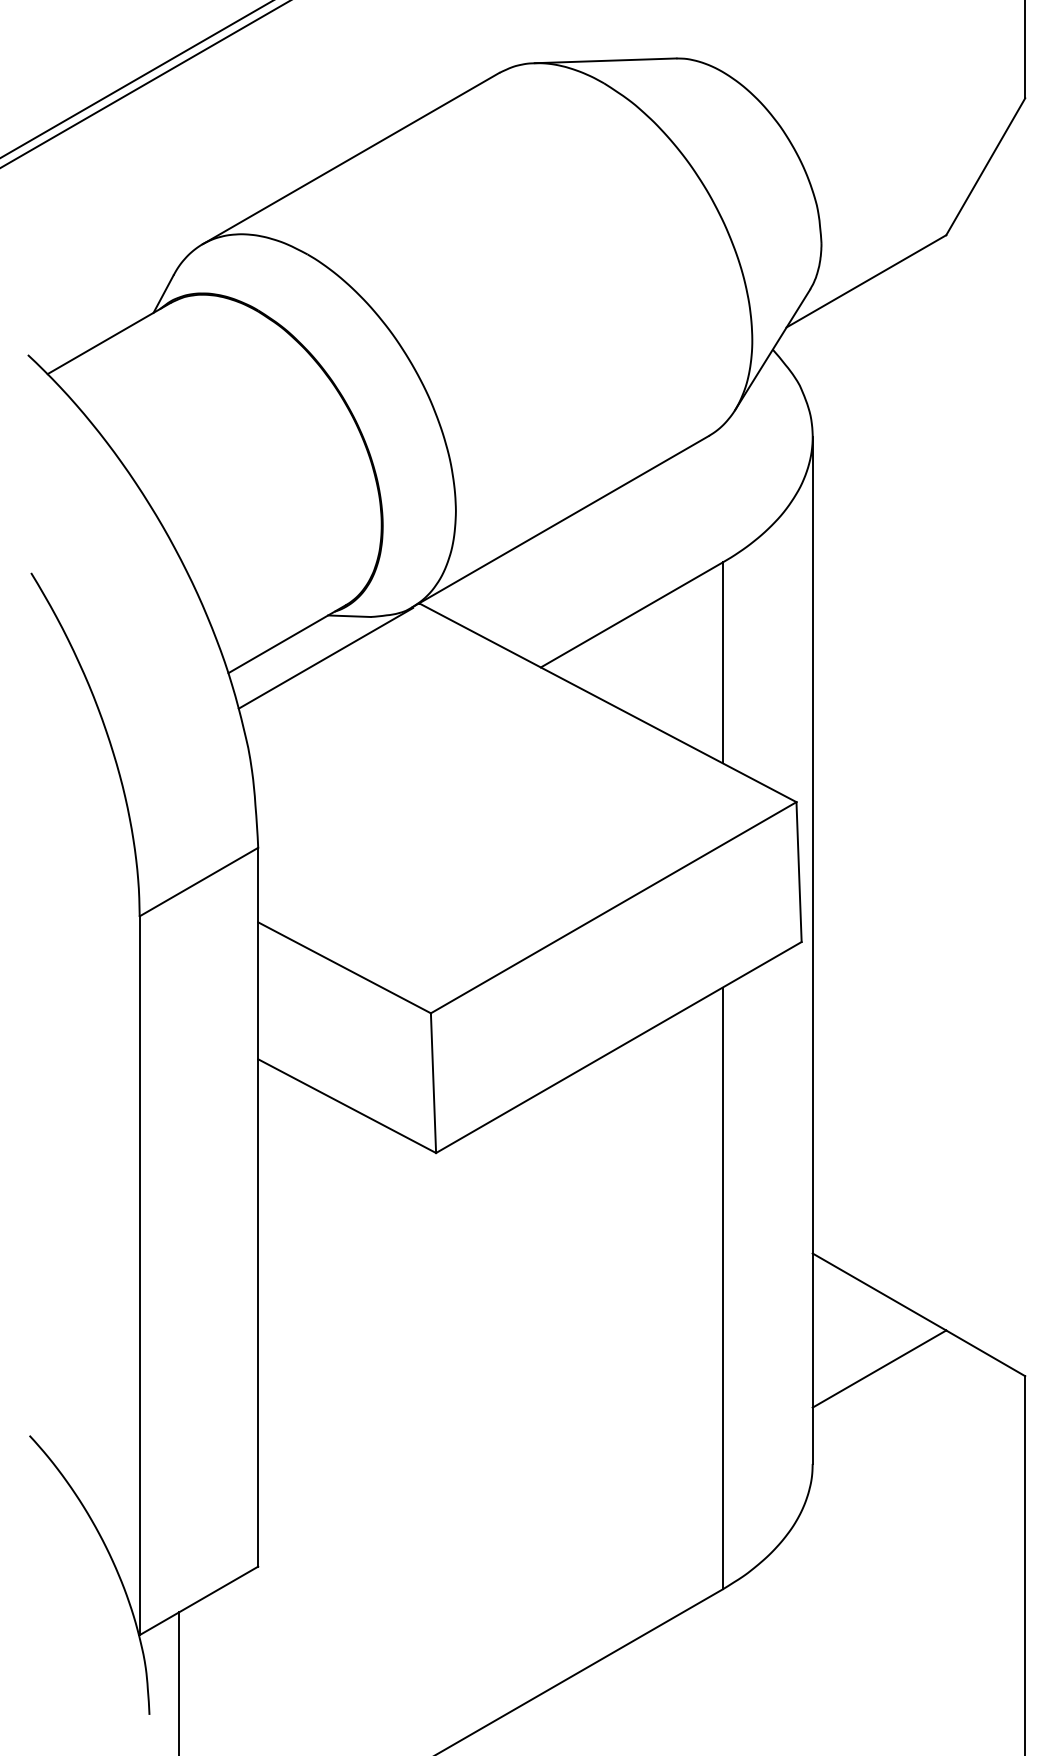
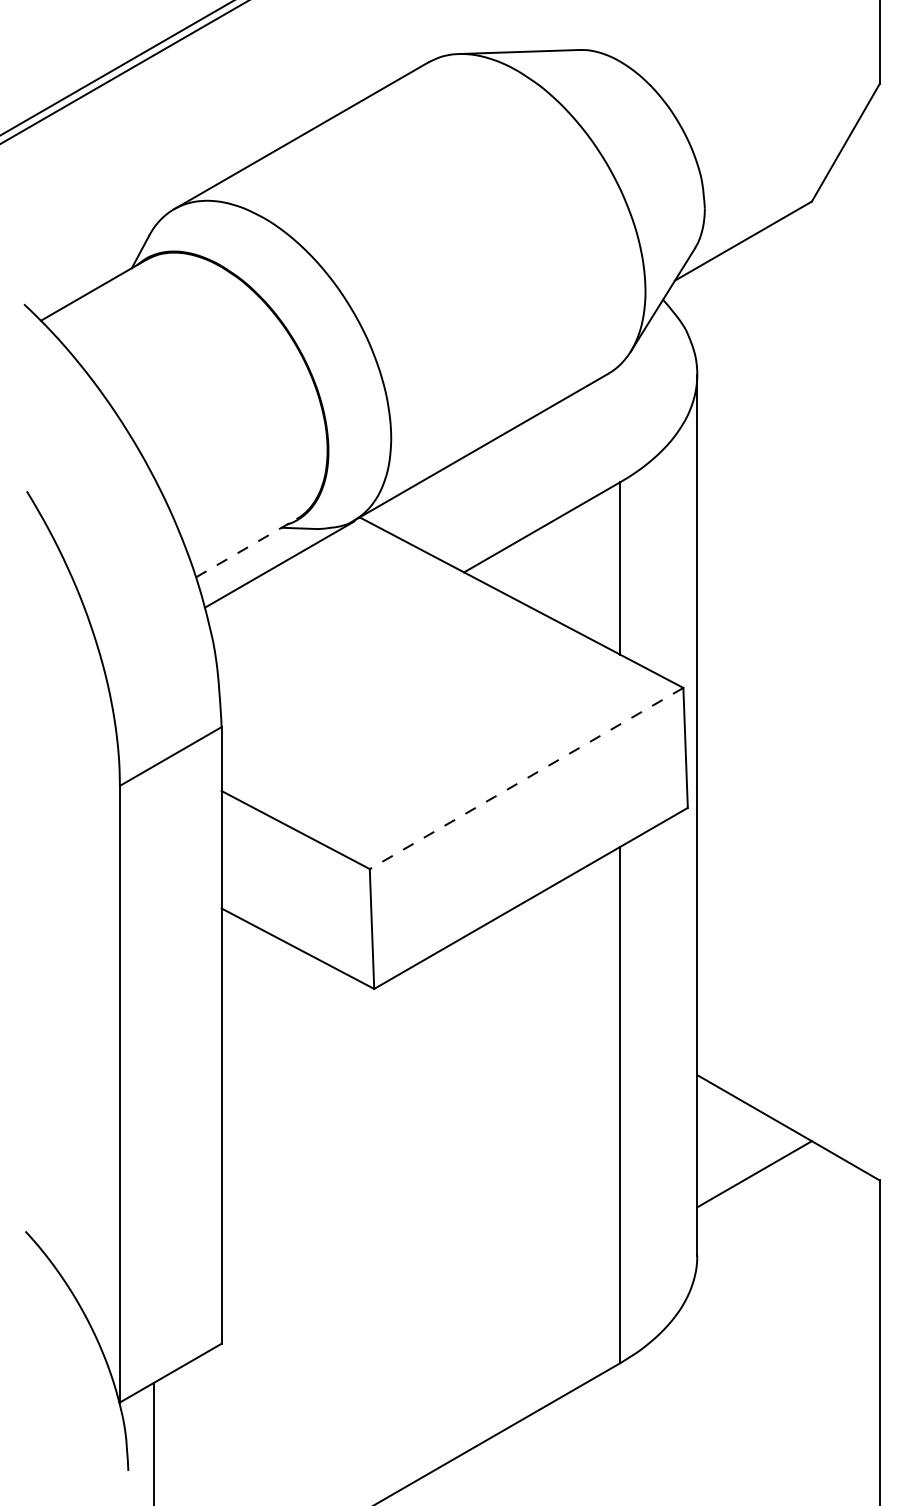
line: (287, 638) -> (246, 547), solid -> dashed
line: (613, 907) -> (526, 778), solid -> dashed

